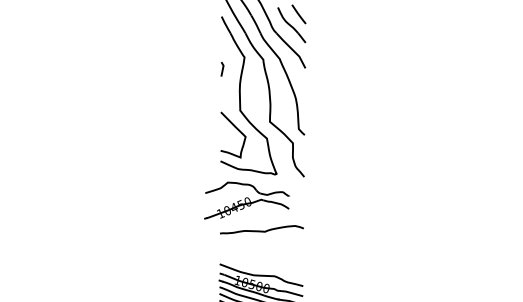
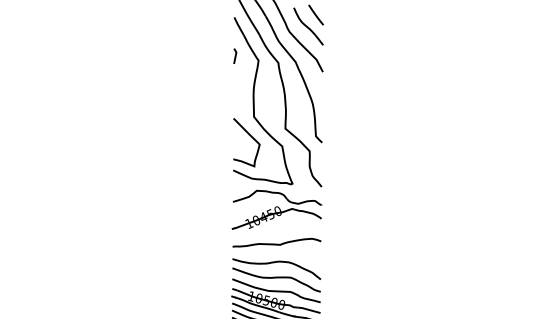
line: (222, 68) -> (235, 55), moved
part: (246, 200) -> (276, 209), moved
part: (261, 260) -> (276, 275), added

